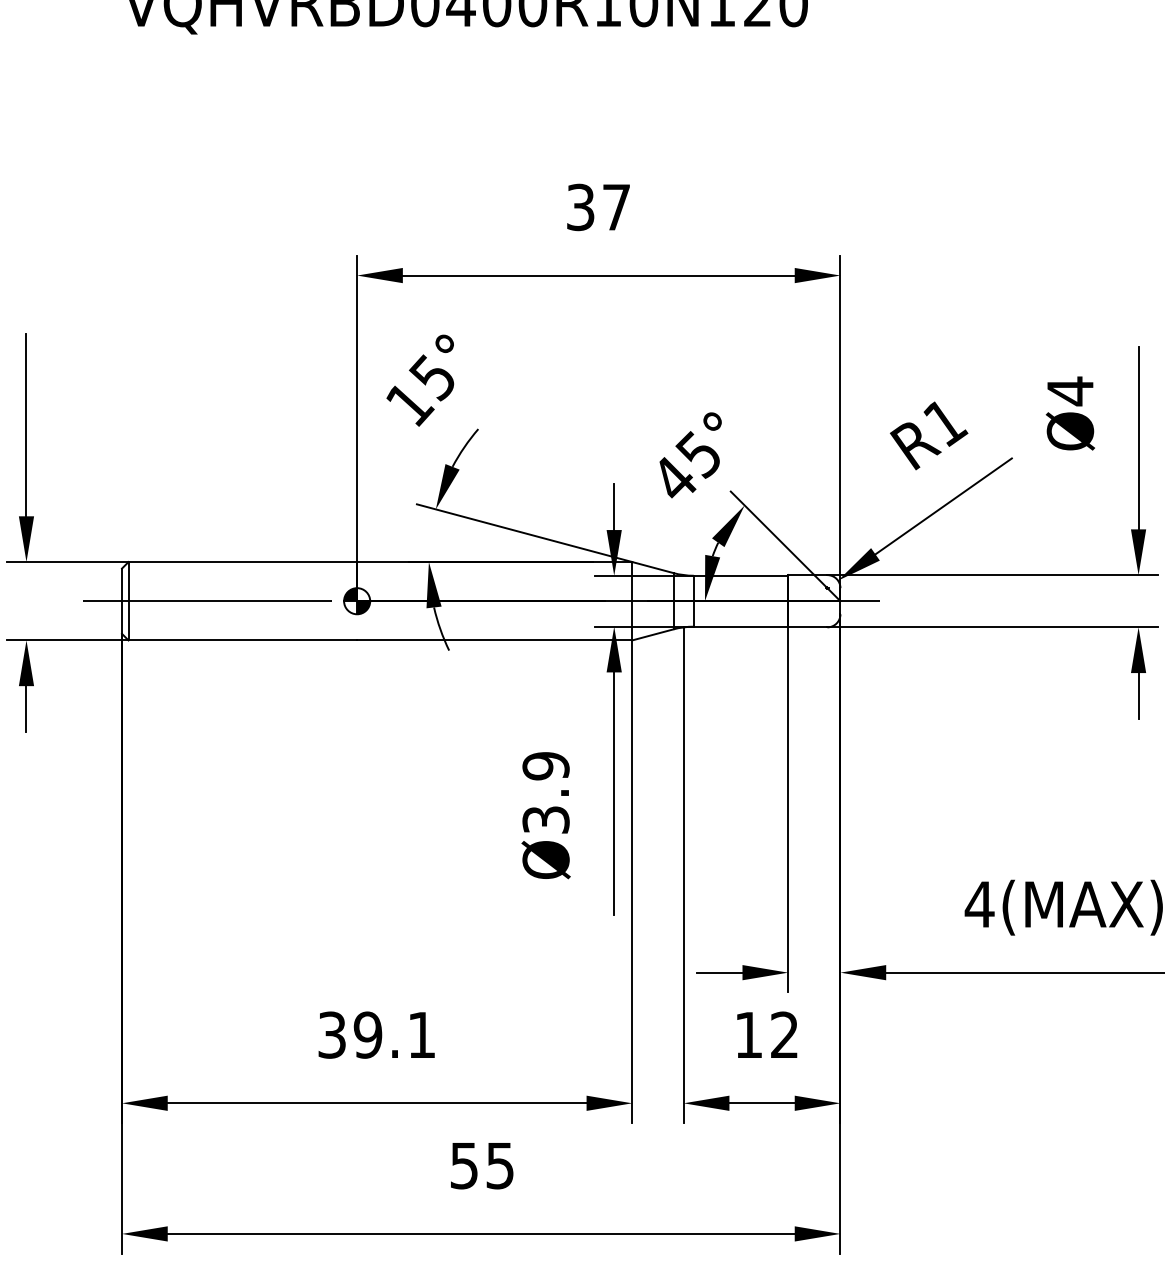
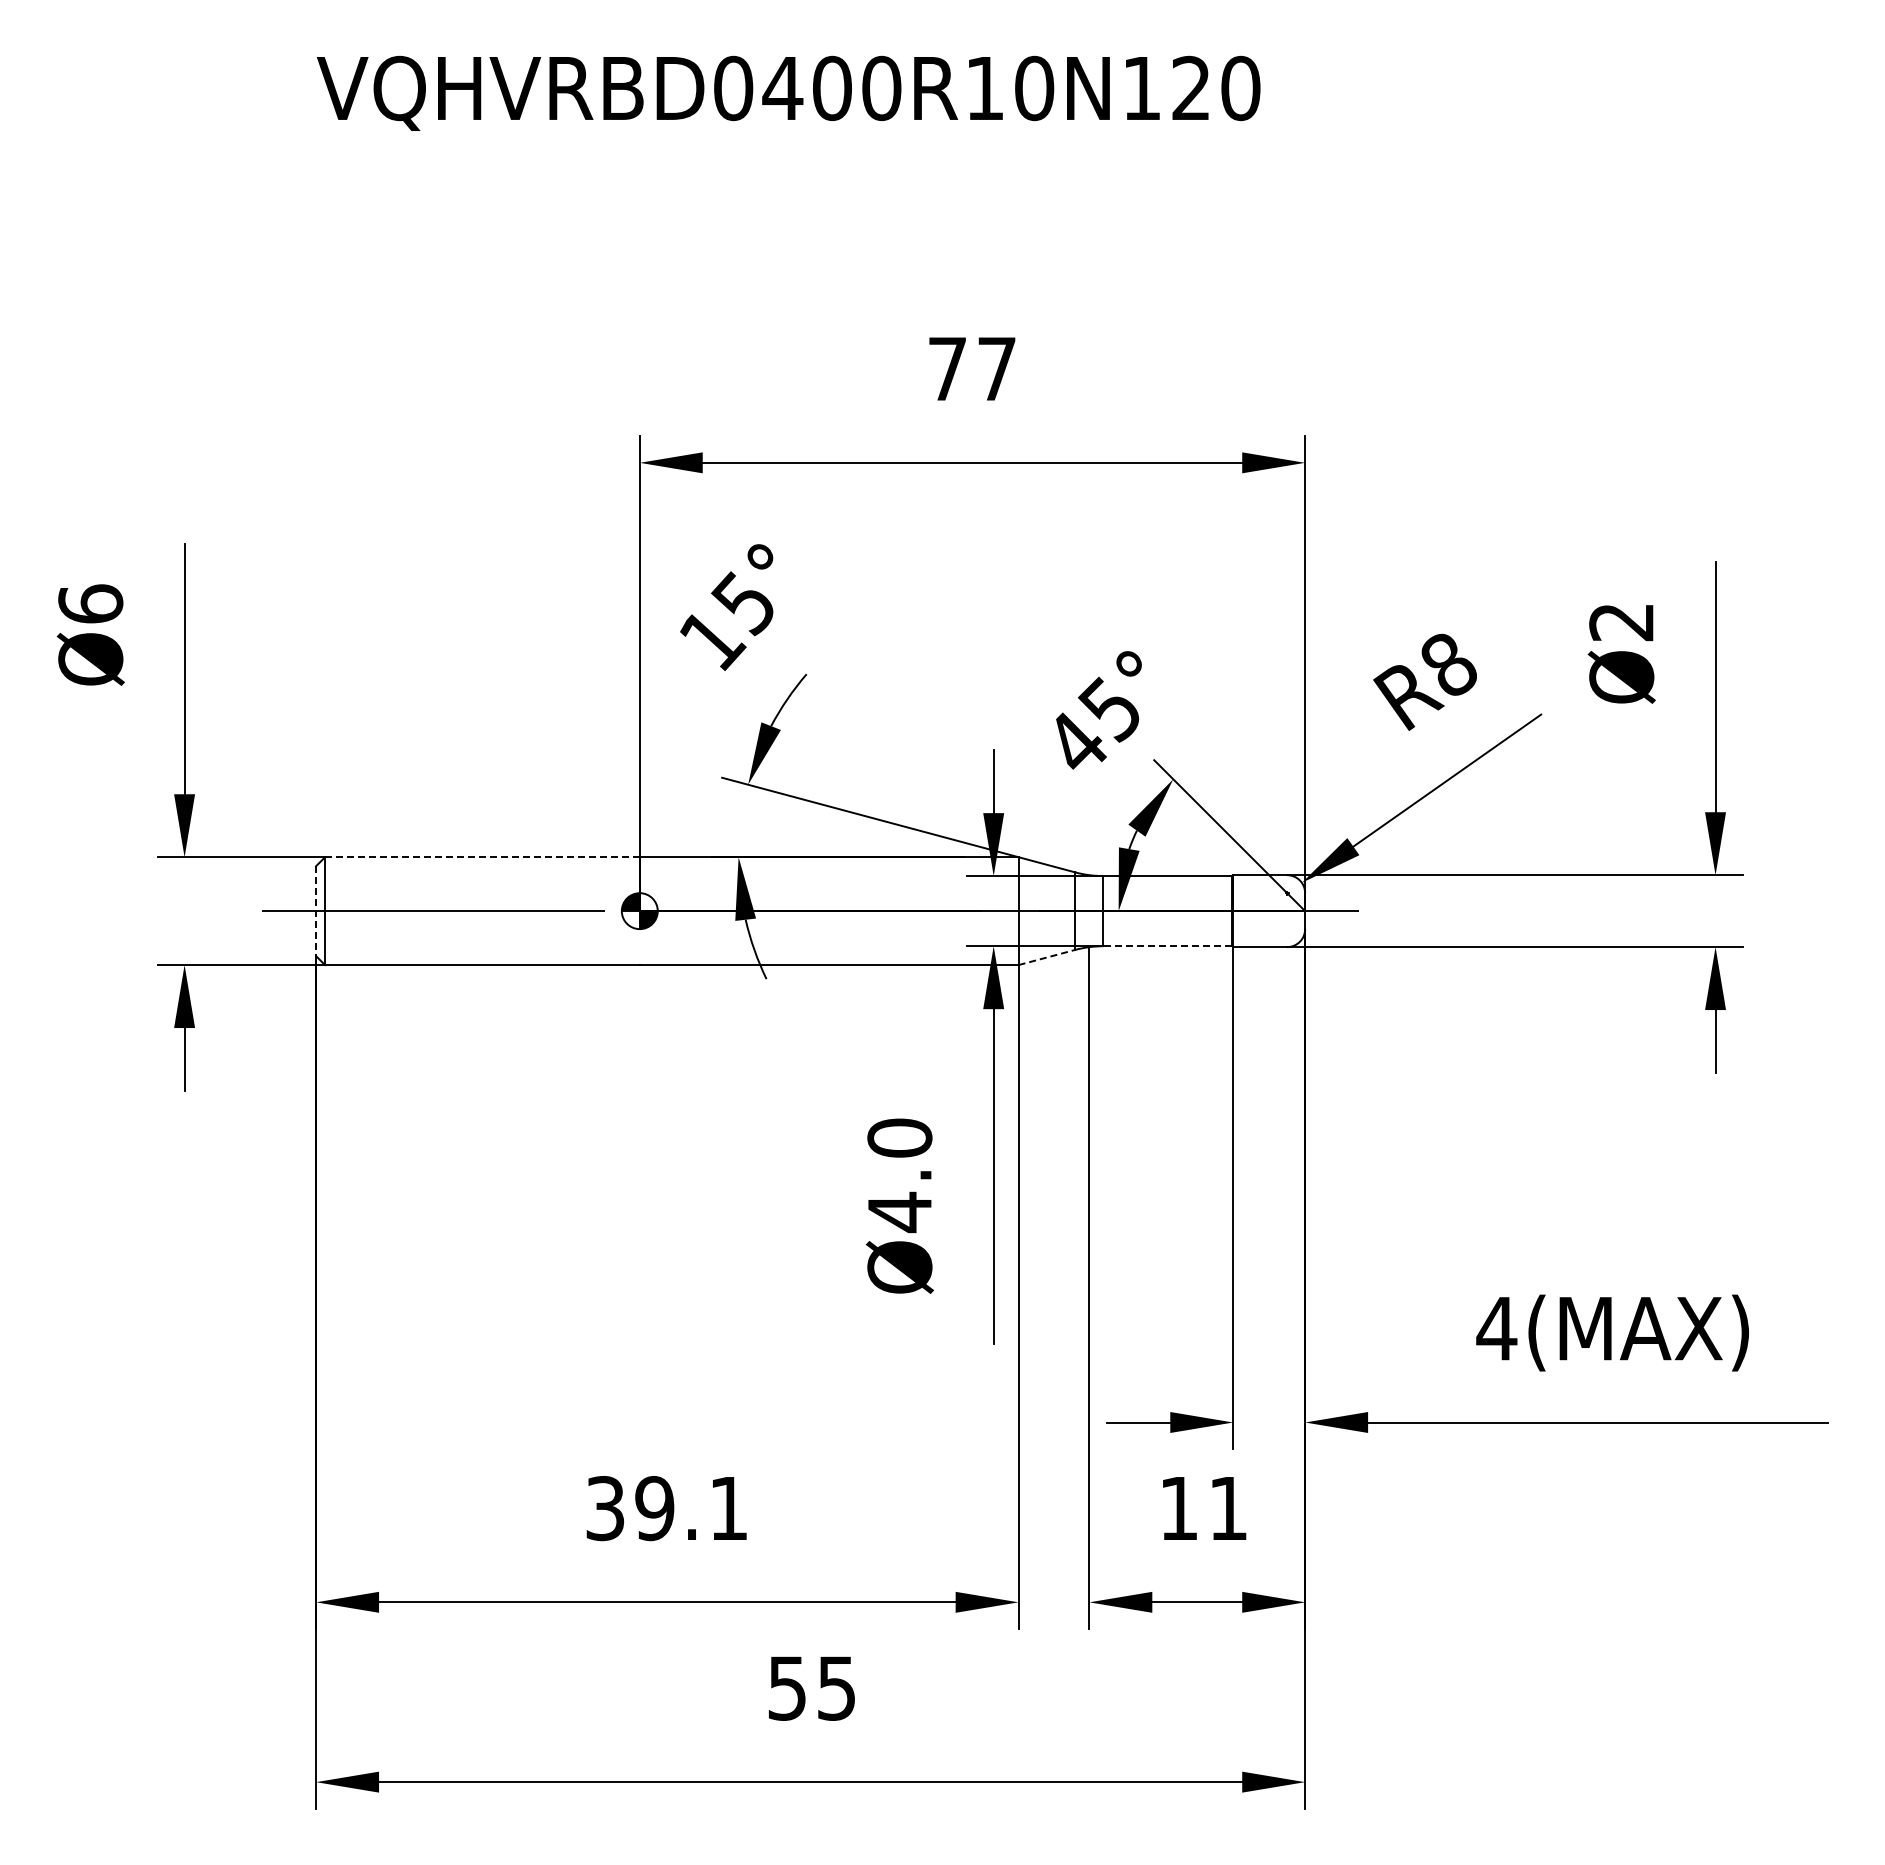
text: (580, 207) -> (947, 368), 37 -> 77
text: (1070, 390) -> (1621, 621), Ø4 -> Ø2
text: (946, 422) -> (1450, 665), R1 -> R8
line: (242, 562) -> (481, 857), solid -> dashed
line: (122, 601) -> (316, 911), solid -> dashed
line: (740, 626) -> (1167, 946), solid -> dashed
line: (653, 634) -> (1047, 957), solid -> dashed
text: (545, 793) -> (899, 1175), Ø3.9 -> Ø4.0
text: (784, 1034) -> (1227, 1507), 12 -> 11

